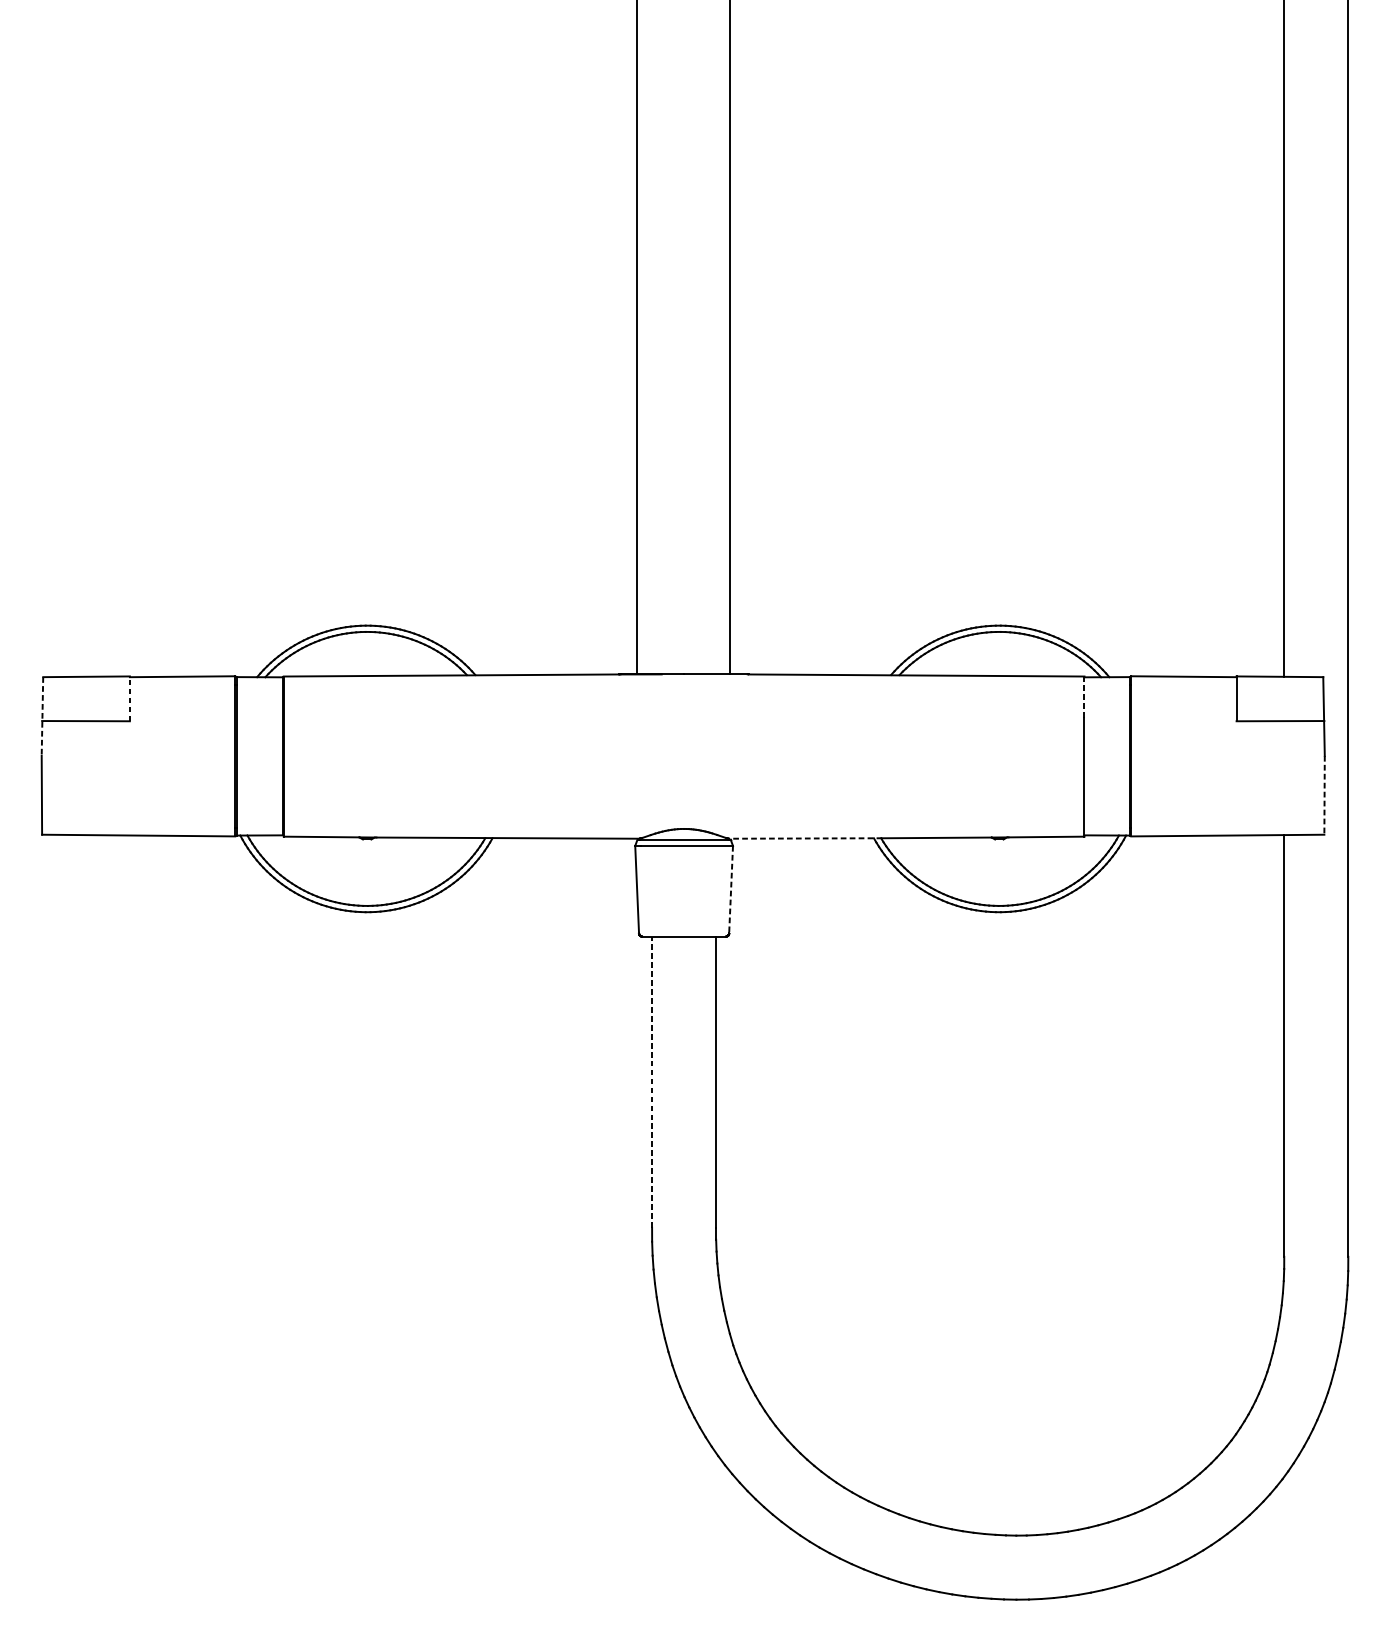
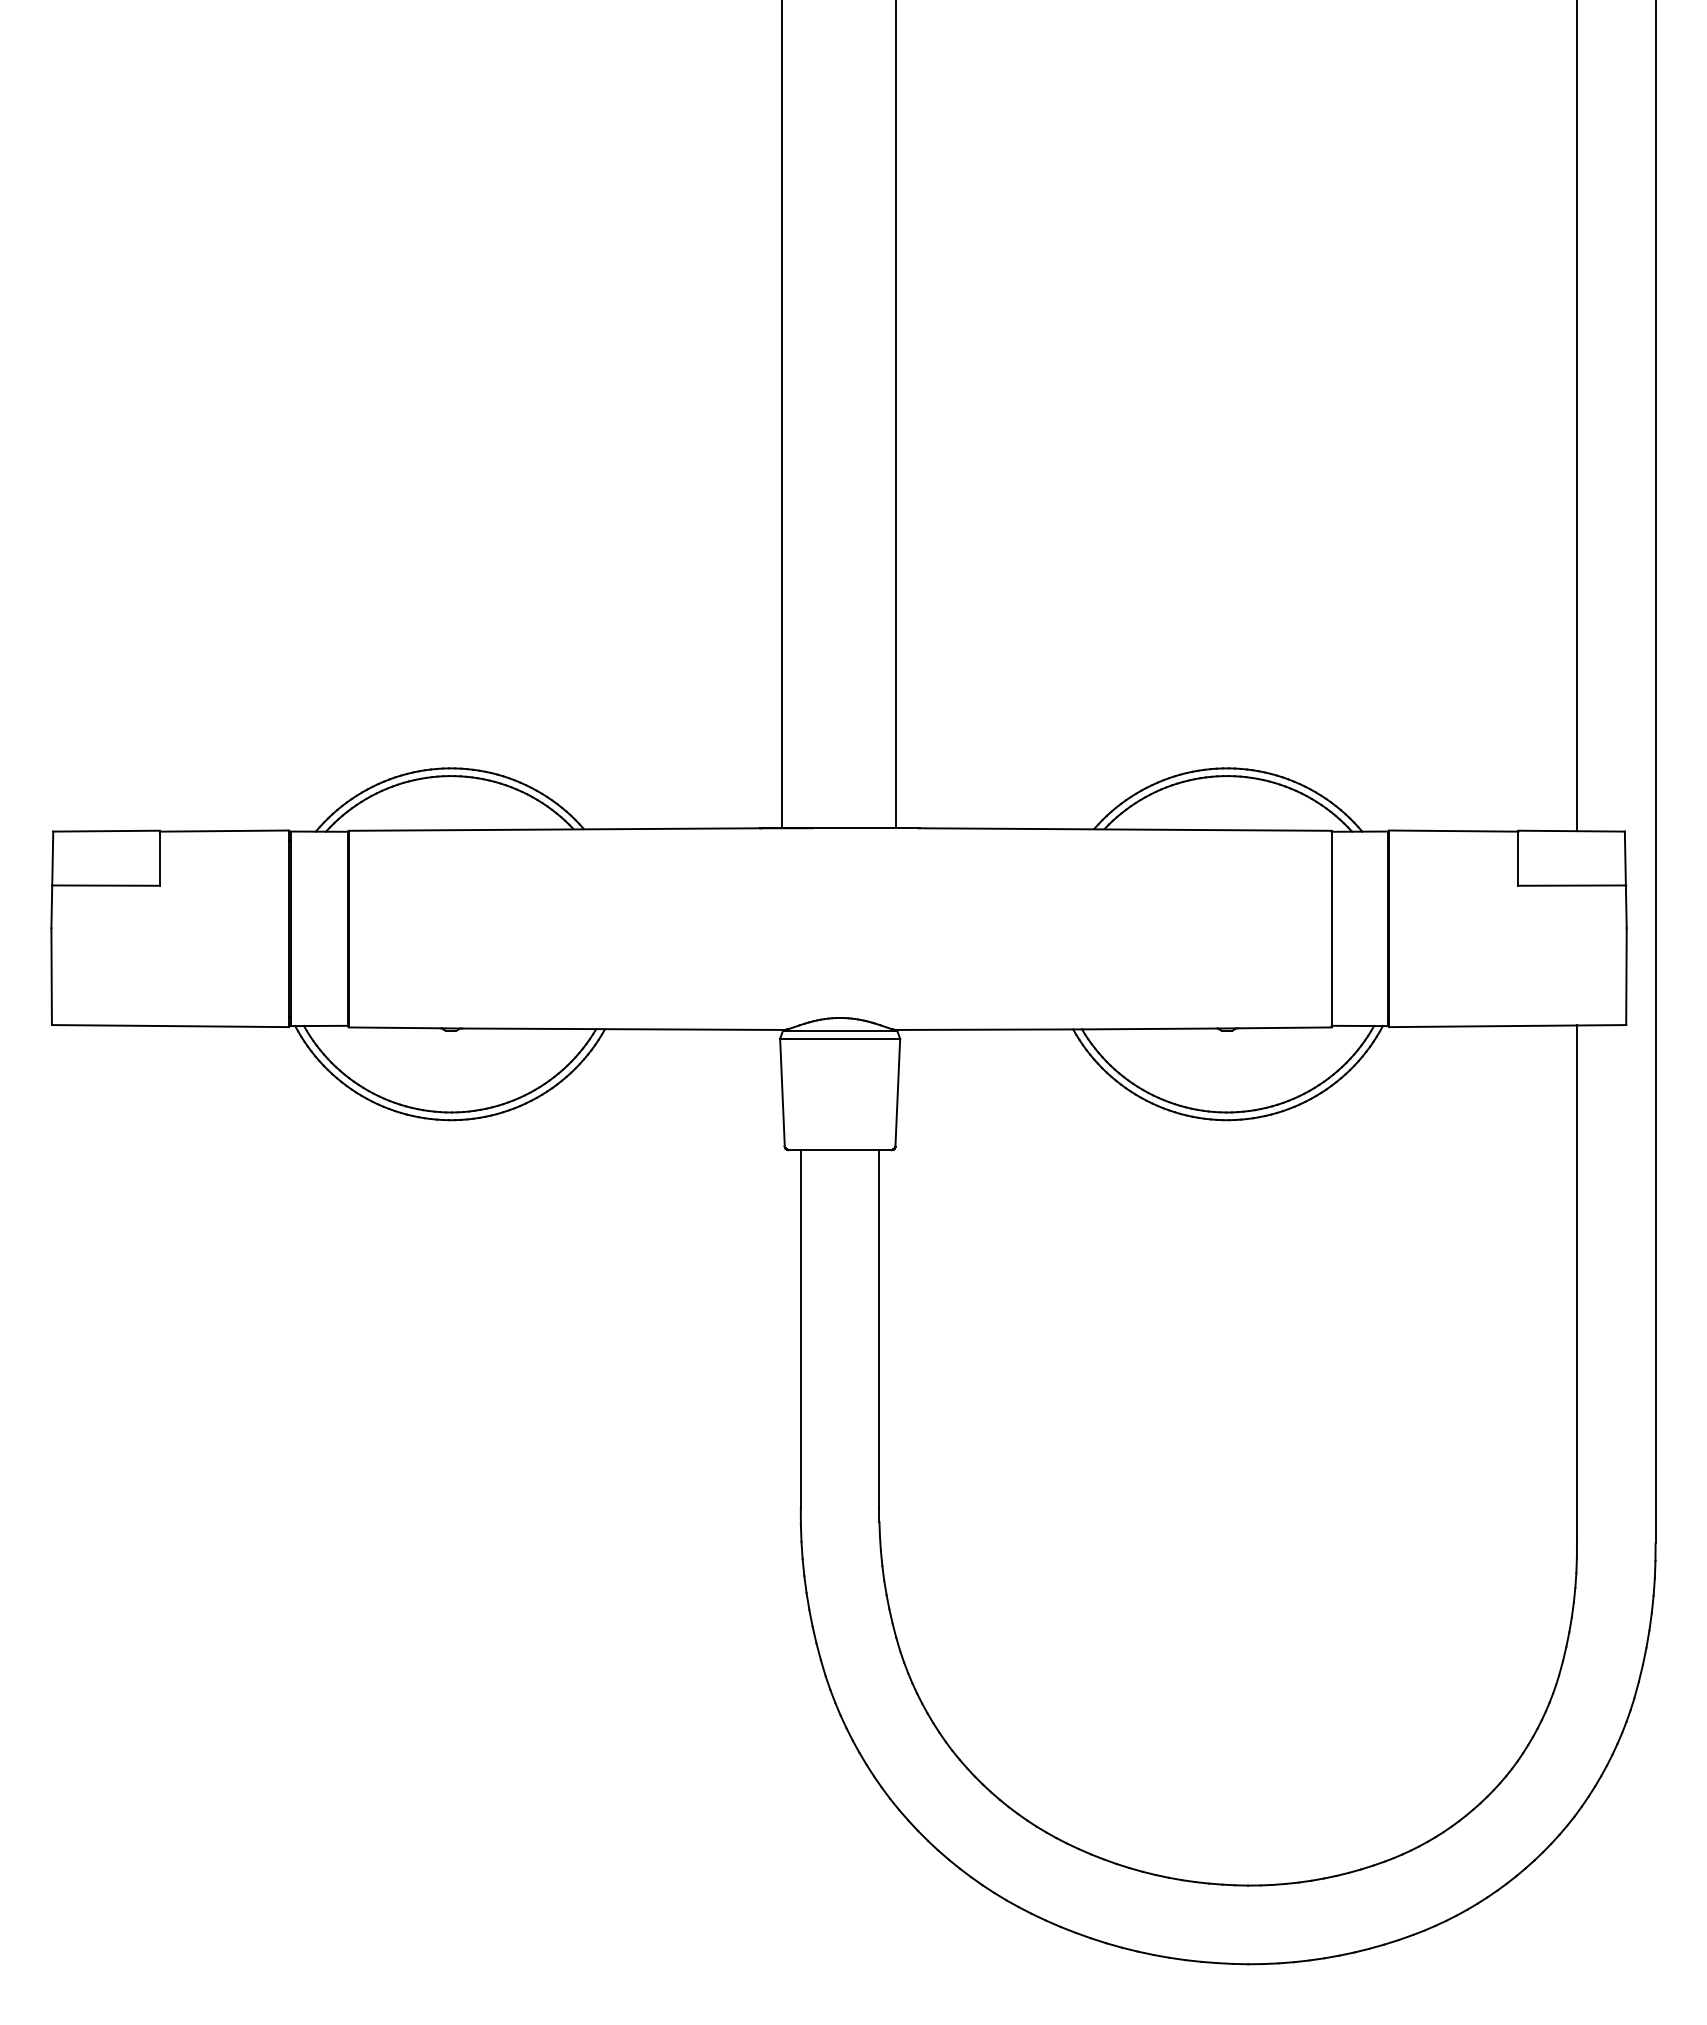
line: (1084, 697) -> (1331, 856), dashed -> solid
line: (129, 699) -> (159, 858), dashed -> solid
line: (42, 716) -> (52, 880), dashed -> solid
line: (1324, 795) -> (1626, 977), dashed -> solid
line: (804, 838) -> (988, 1029), dashed -> solid
line: (730, 889) -> (897, 1092), dashed -> solid
line: (651, 1081) -> (800, 1328), dashed -> solid

